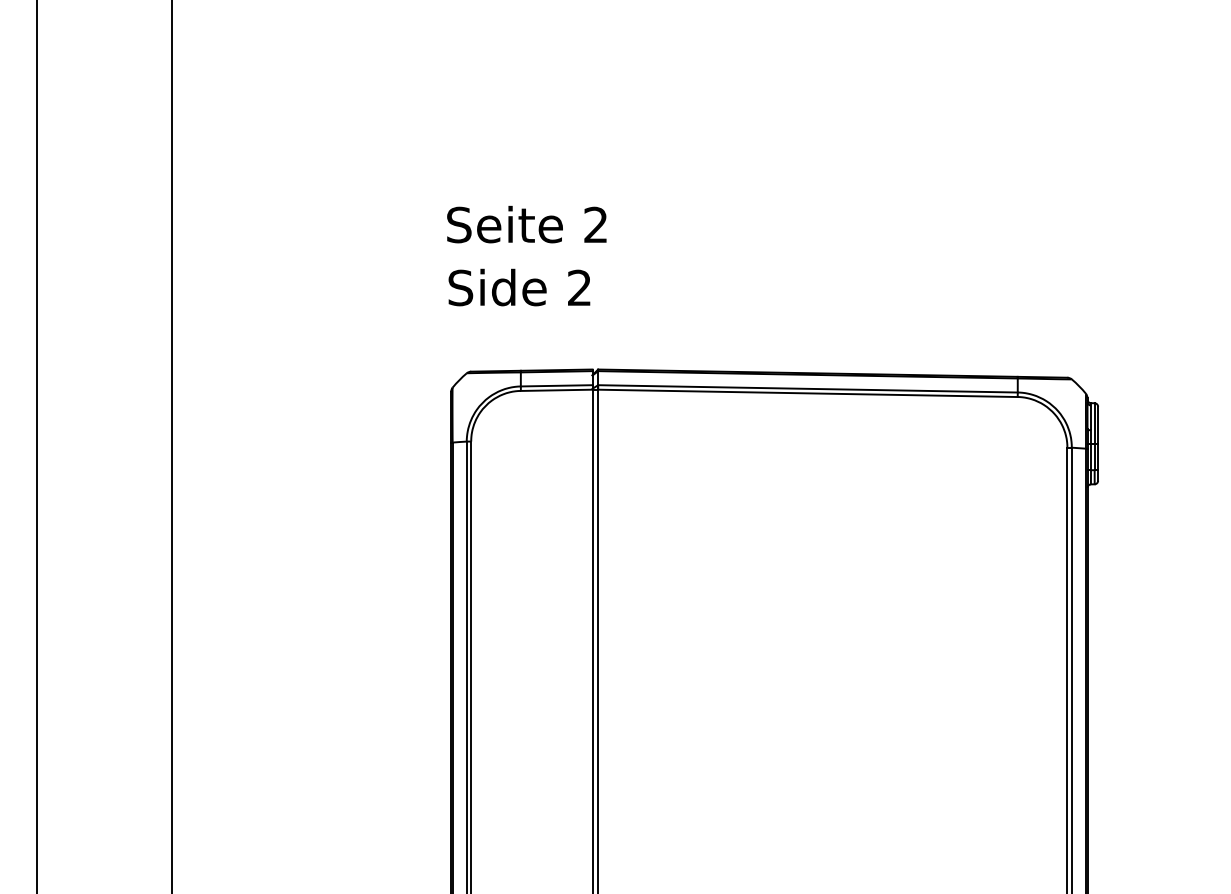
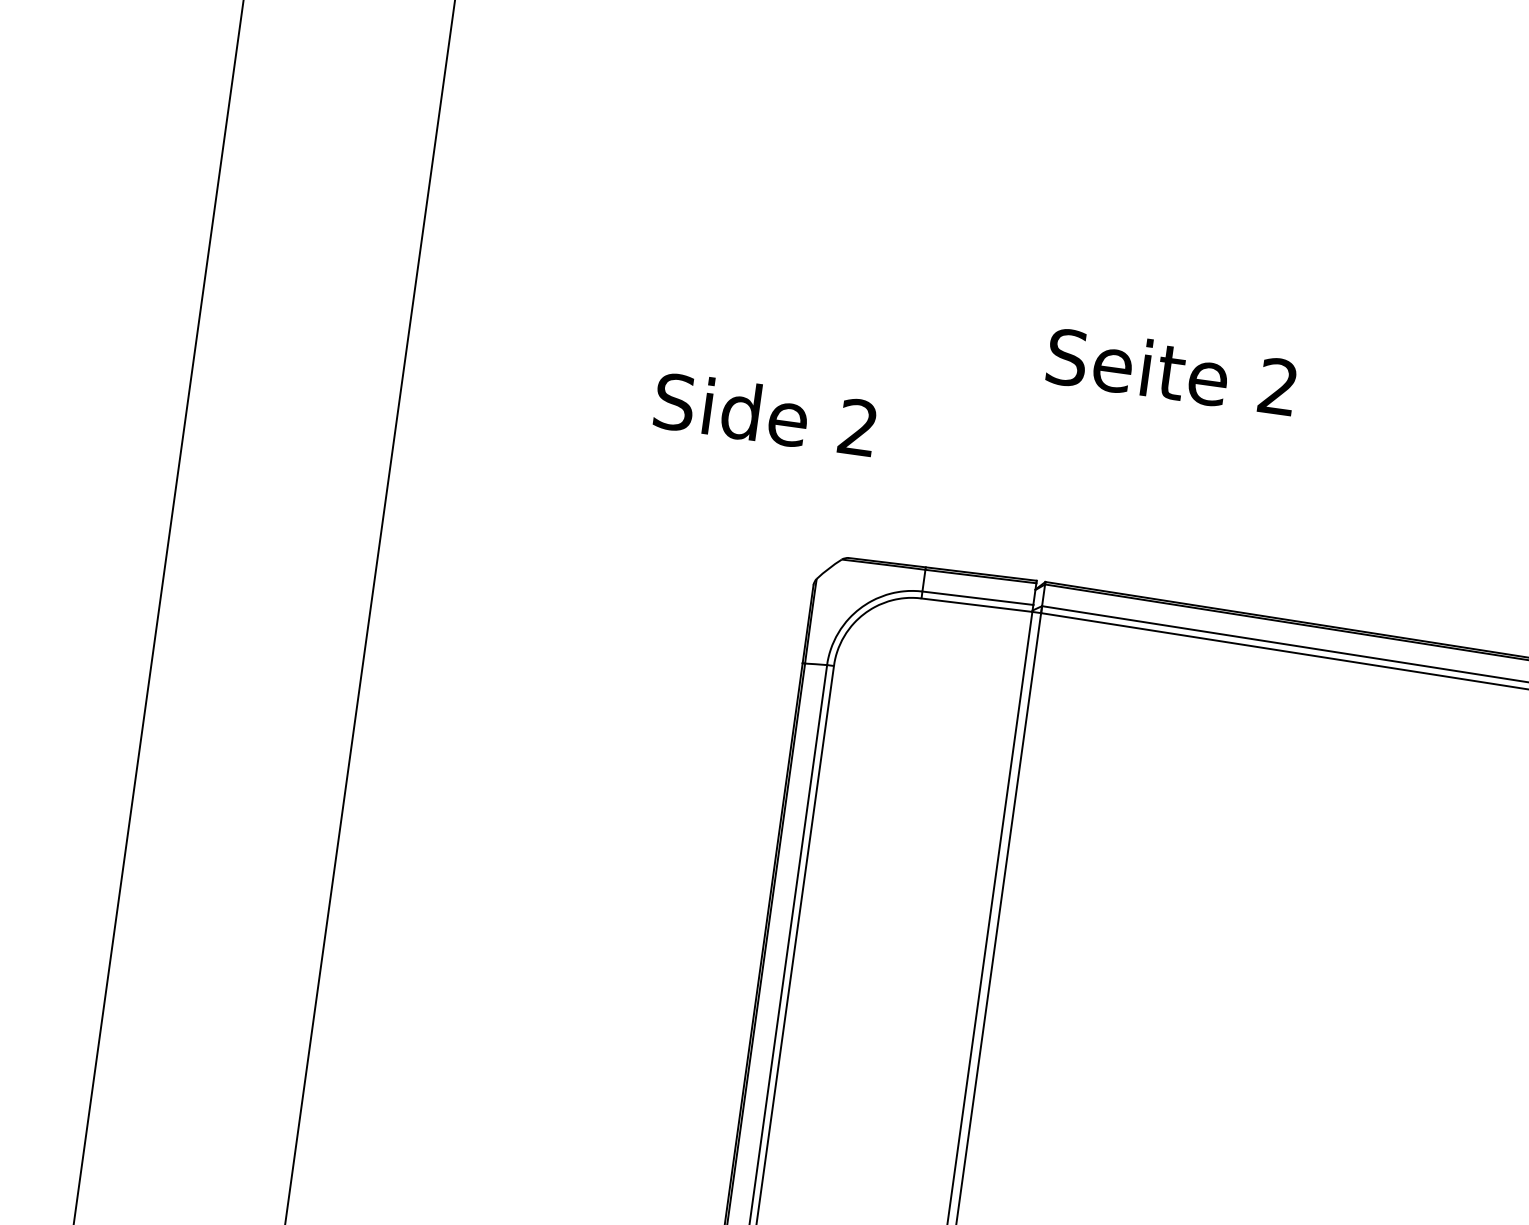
text: (526, 224) -> (1171, 371), moved
text: (519, 287) -> (765, 414), moved

